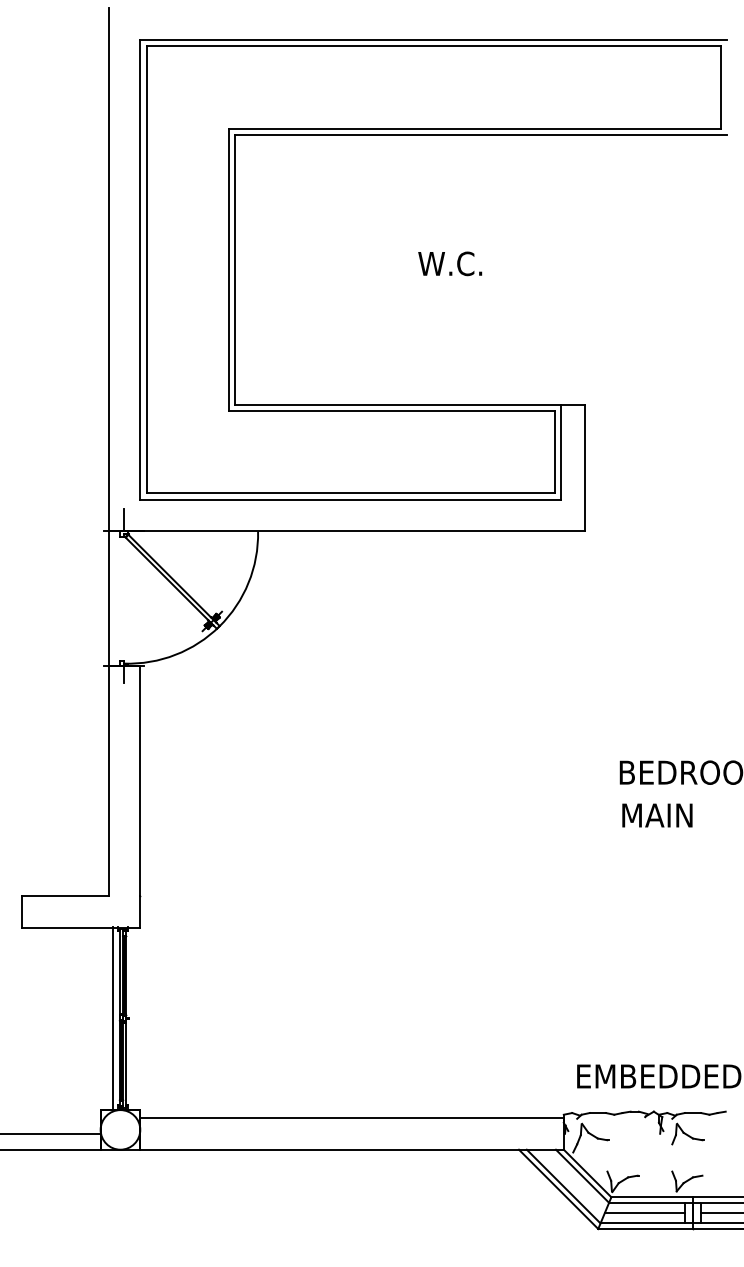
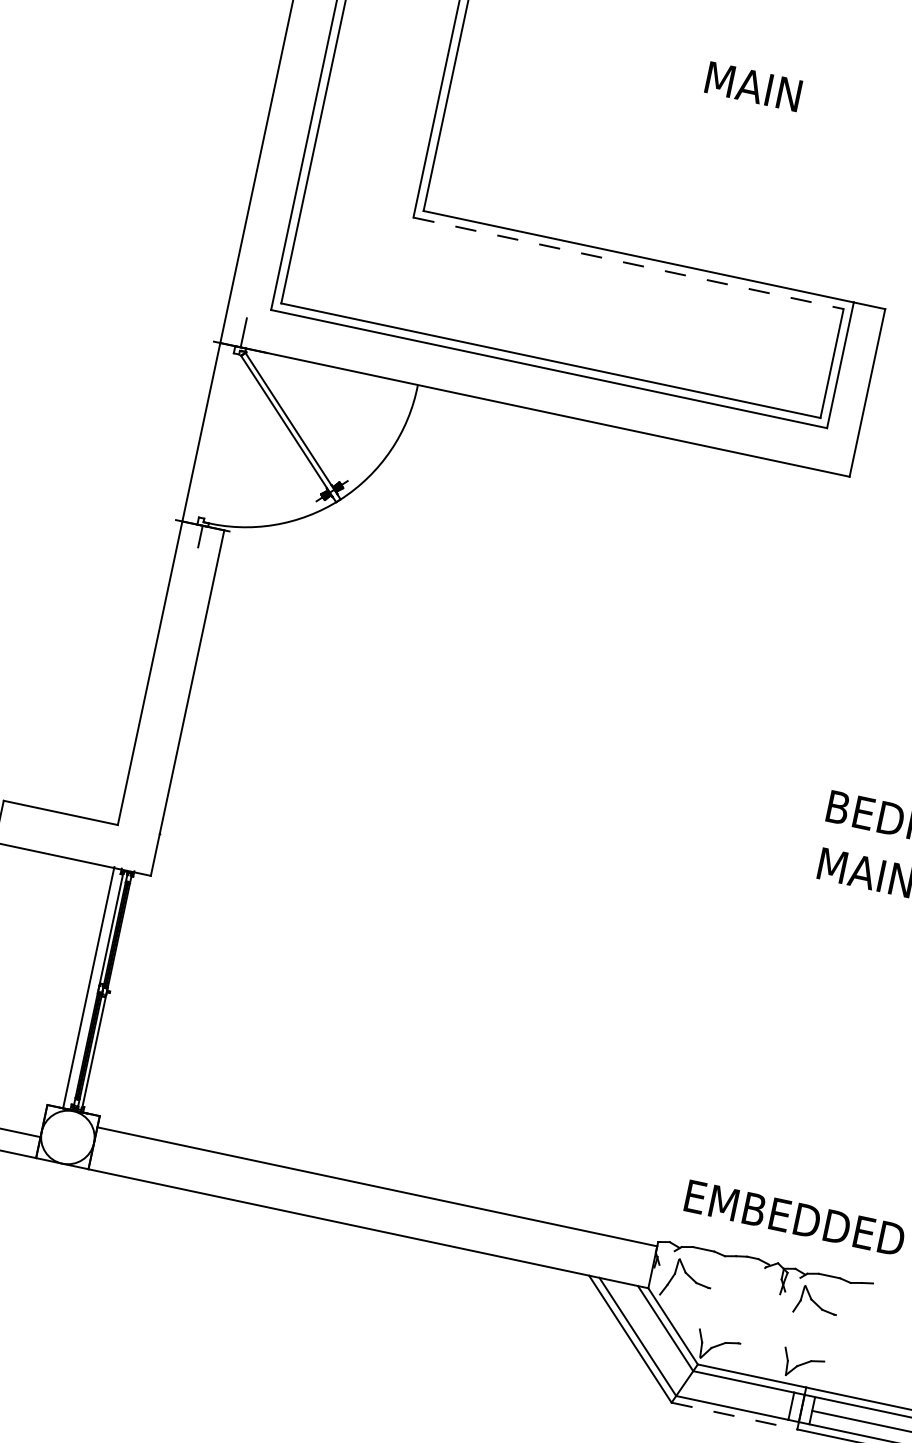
text: (454, 263) -> (752, 86), W.C. -> MAIN
line: (391, 410) -> (628, 262), solid -> dashed
line: (644, 1213) -> (737, 1395), removed
line: (645, 1228) -> (734, 1415), solid -> dashed

